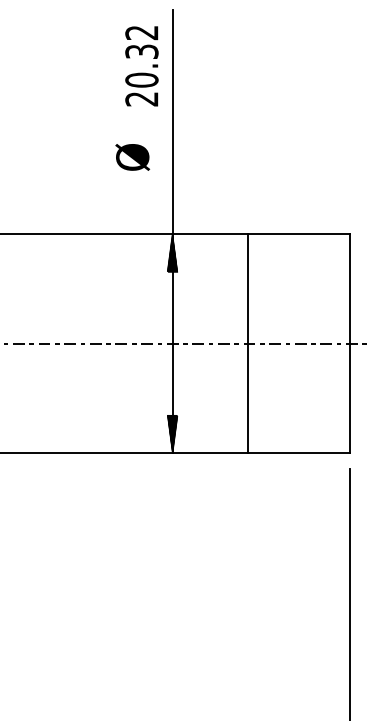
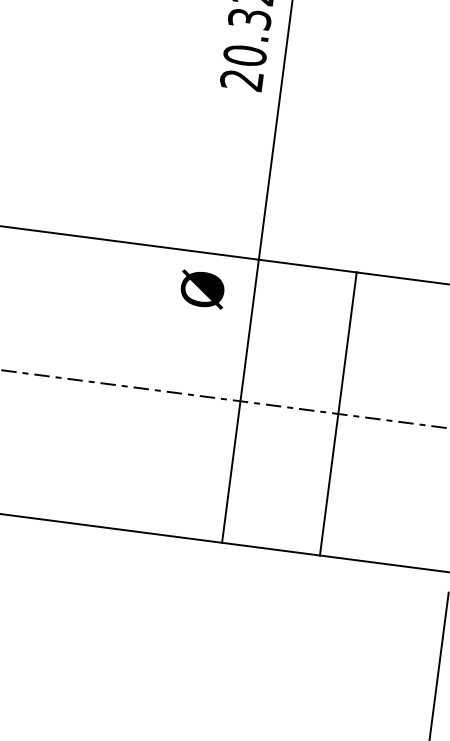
text: (132, 157) -> (202, 289), moved
hatch: (172, 252) -> (255, 283), removed
hatch: (172, 434) -> (225, 518), removed

